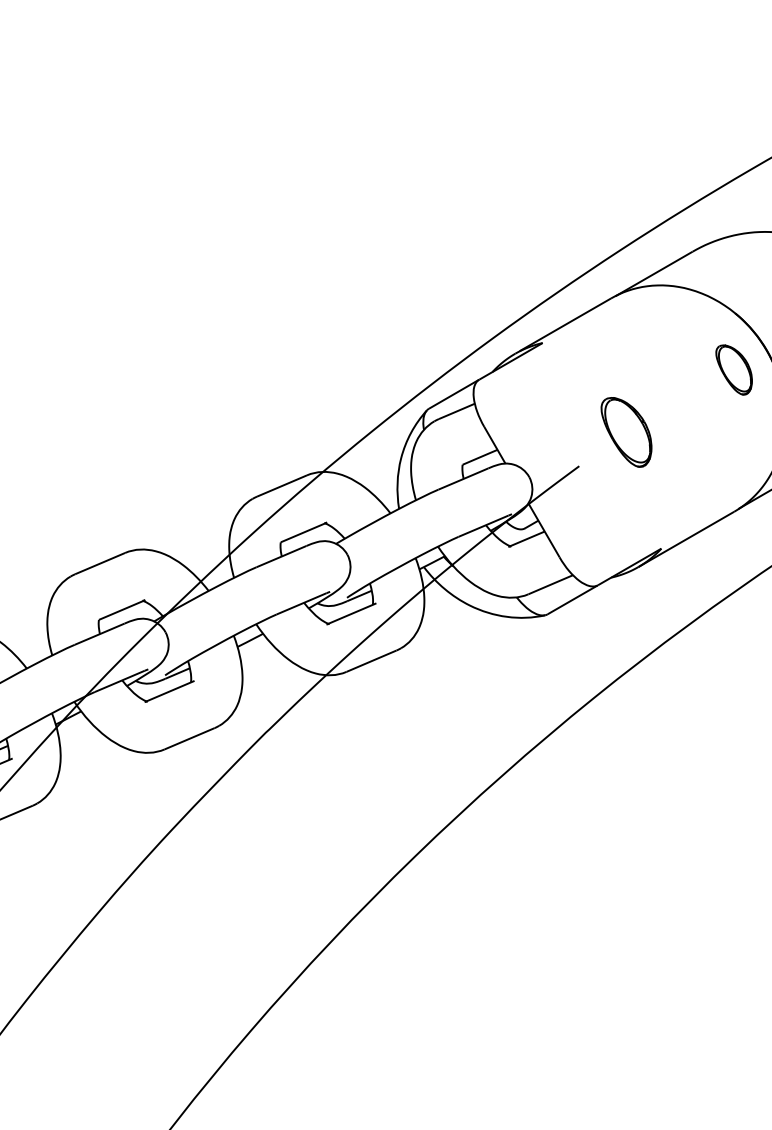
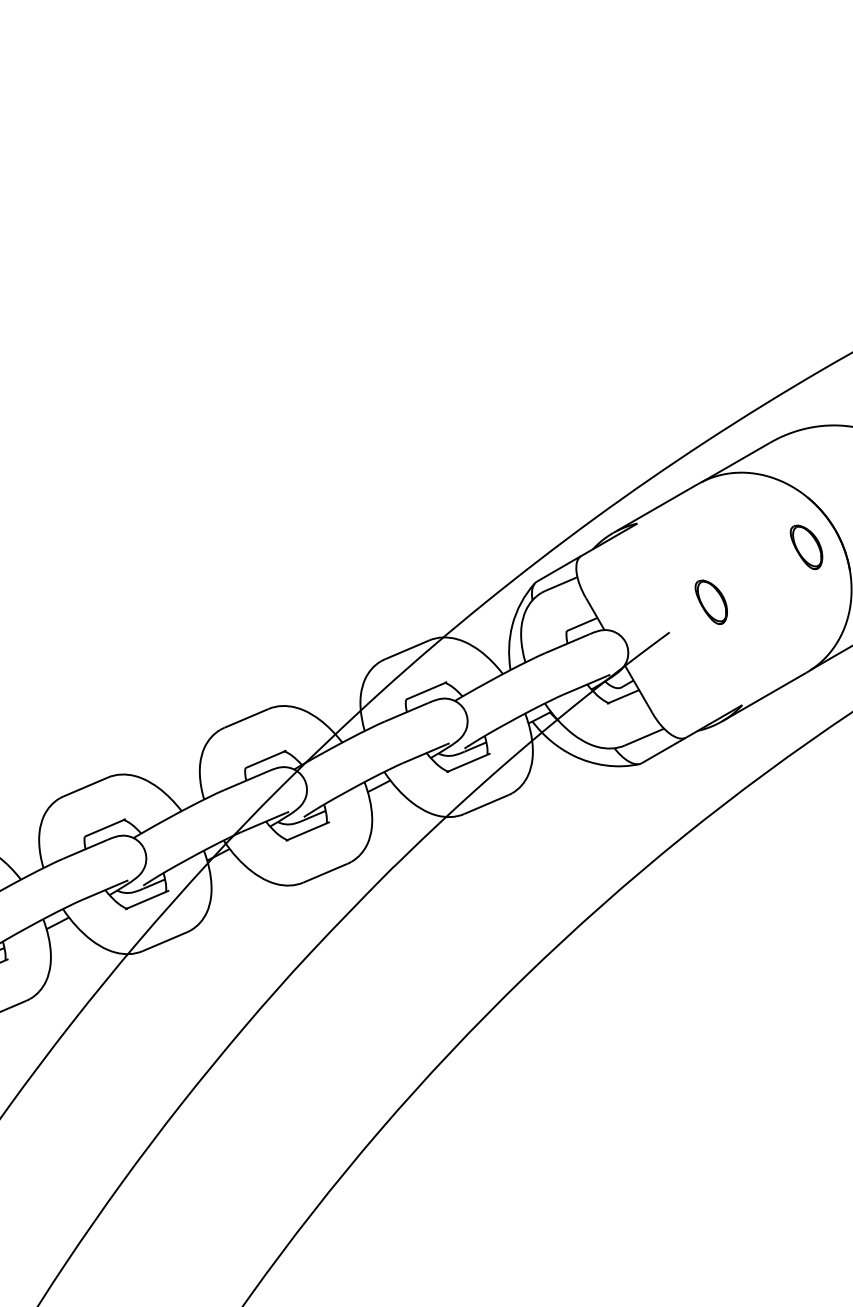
part: (625, 431) -> (710, 601), size x0.71

